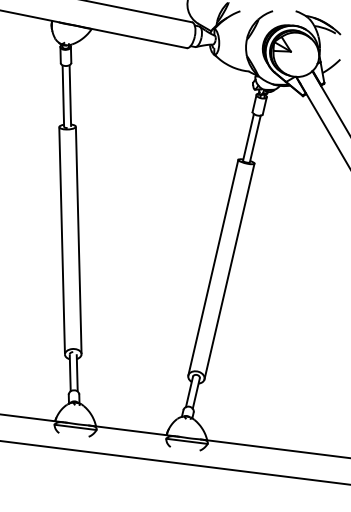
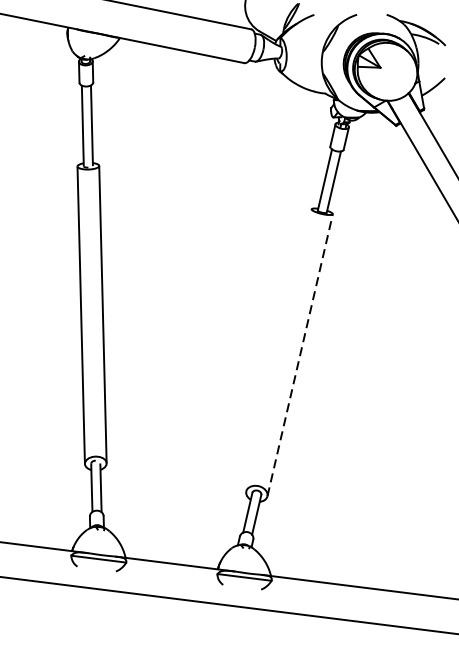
line: (213, 267) -> (279, 350), removed
line: (229, 271) -> (300, 355), solid -> dashed

